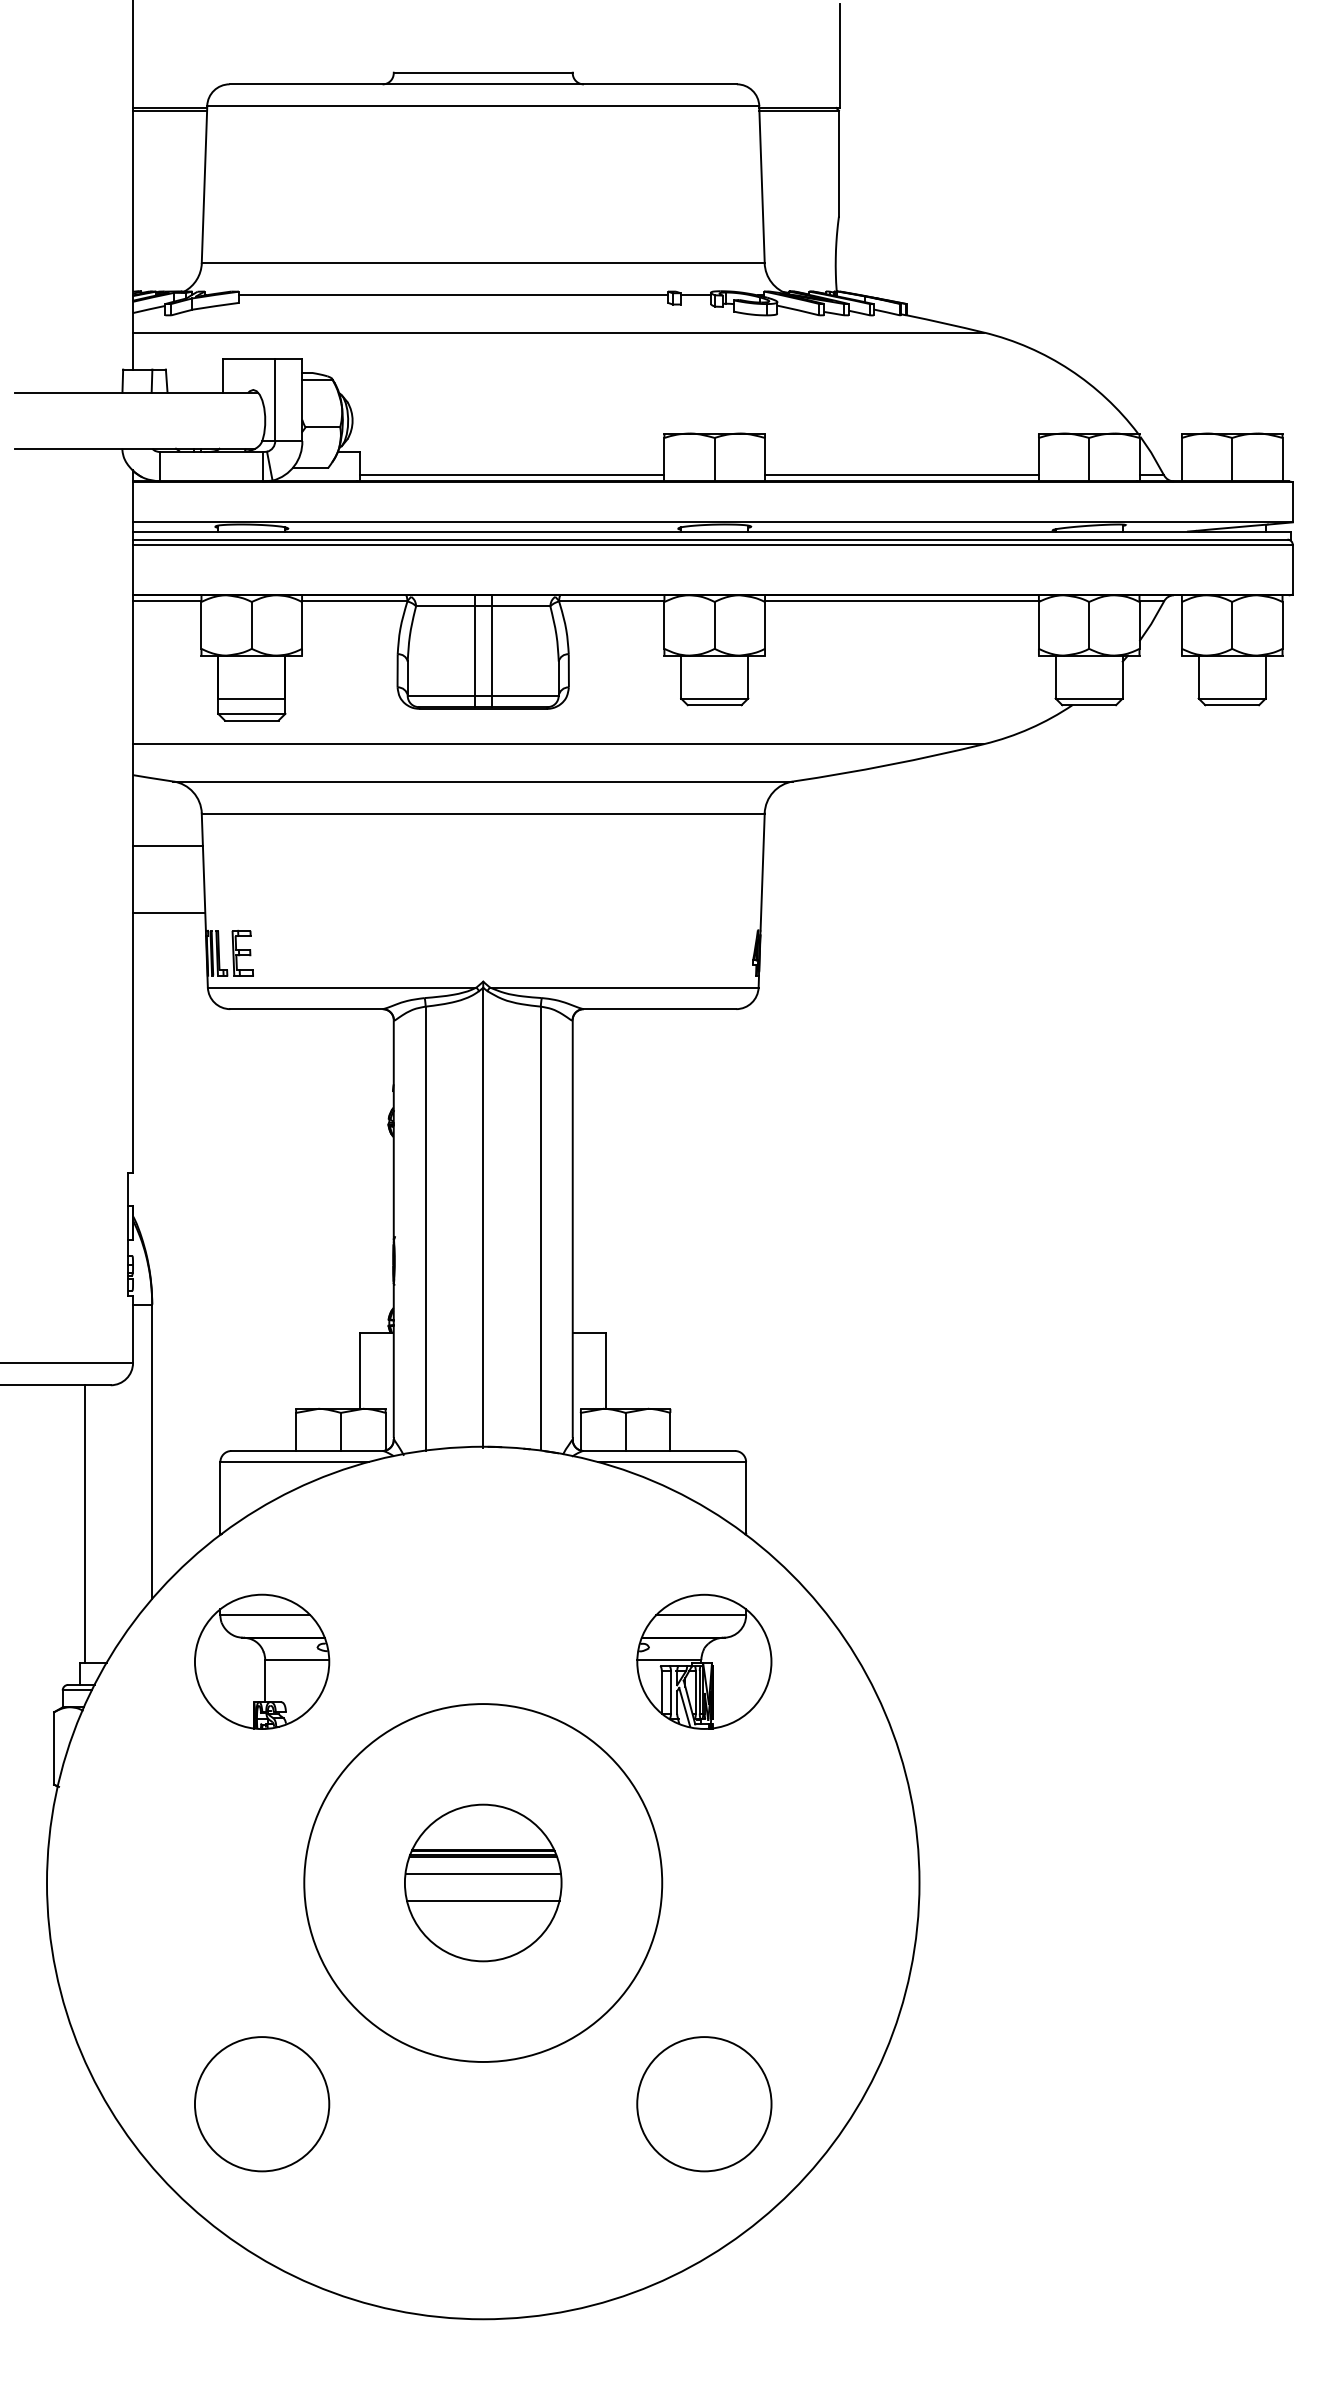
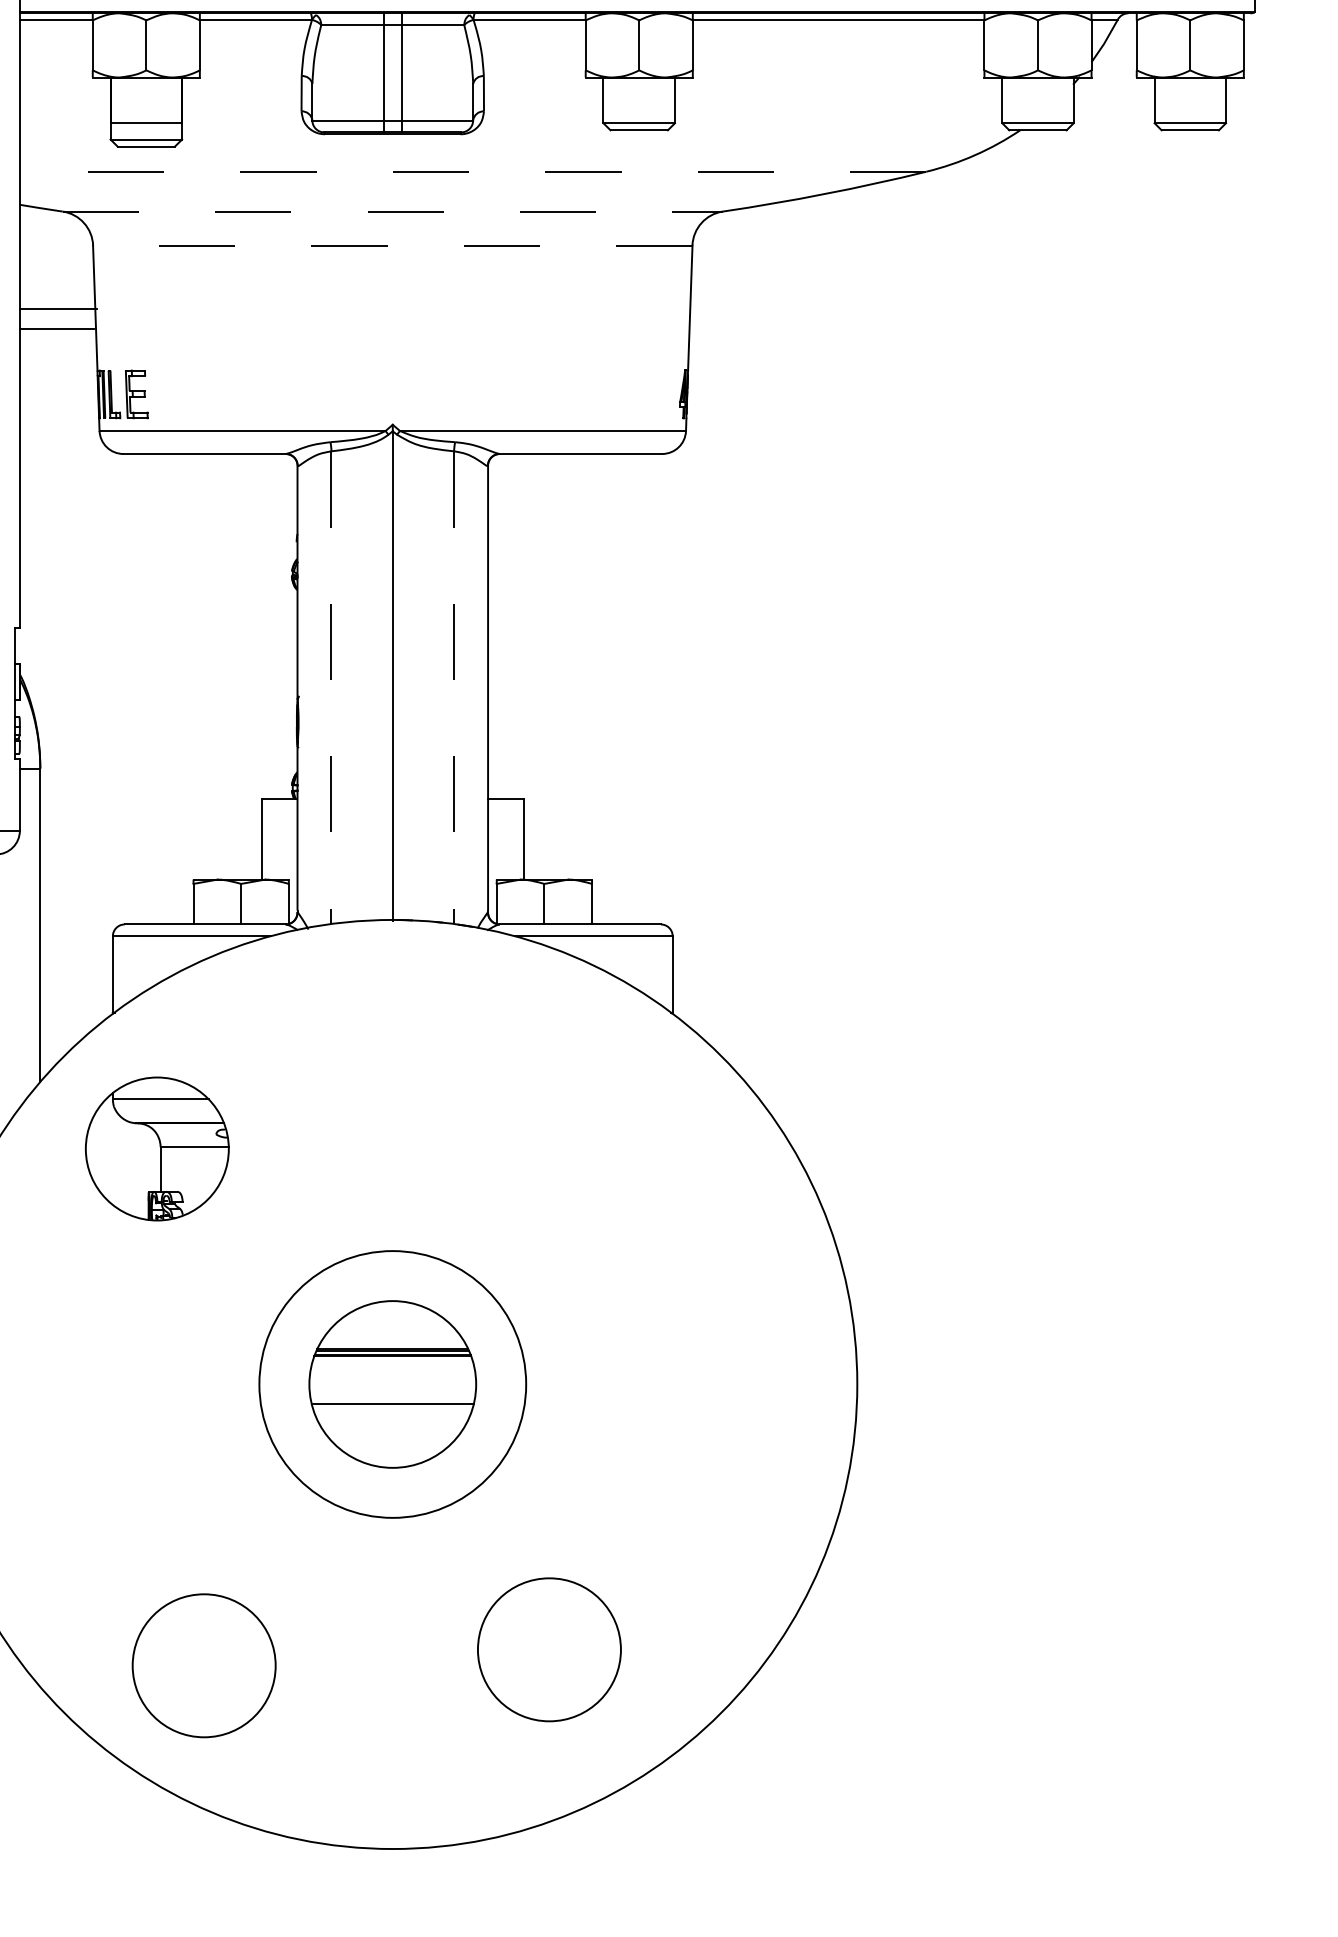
line: (558, 744) -> (472, 172), solid -> dashed
line: (483, 781) -> (393, 211), solid -> dashed
line: (482, 813) -> (391, 245), solid -> dashed
line: (167, 846) -> (56, 329), moved
line: (169, 913) -> (58, 309), moved
line: (425, 1228) -> (331, 687), solid -> dashed
line: (540, 1228) -> (453, 687), solid -> dashed
part: (704, 1661) -> (628, 1148), removed
line: (483, 1873) -> (393, 1374), removed
circle: (483, 1882) -> (393, 1383), size x0.7
circle: (262, 2104) -> (204, 1666), moved
circle: (704, 2104) -> (549, 1650), moved

